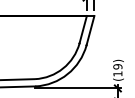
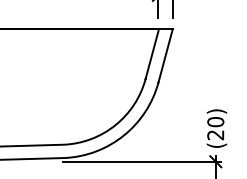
text: (117, 70) -> (215, 128), (19) -> (20)

